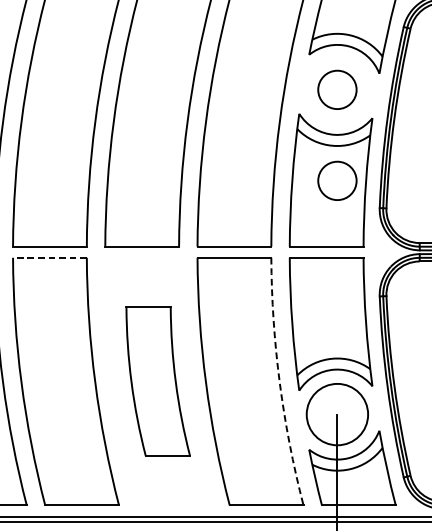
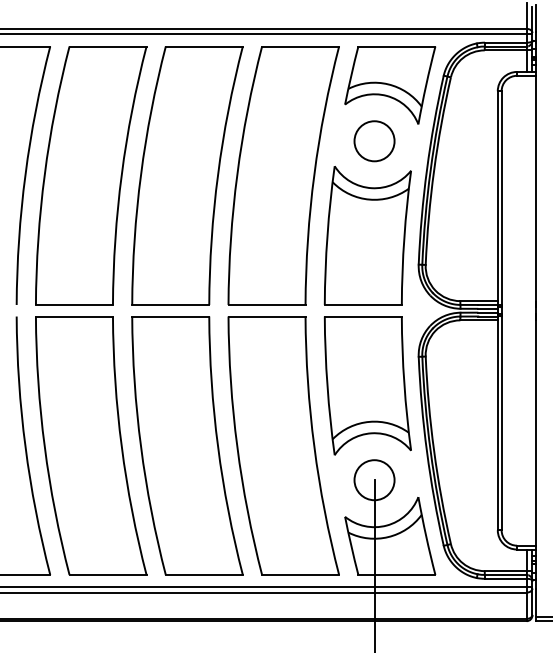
circle: (337, 181) -> (374, 236), removed
line: (49, 257) -> (74, 316), dashed -> solid
part: (158, 381) -> (187, 445), size x1.67
arc: (279, 382) -> (314, 446), dashed -> solid
circle: (337, 414) -> (374, 480), size x0.62

